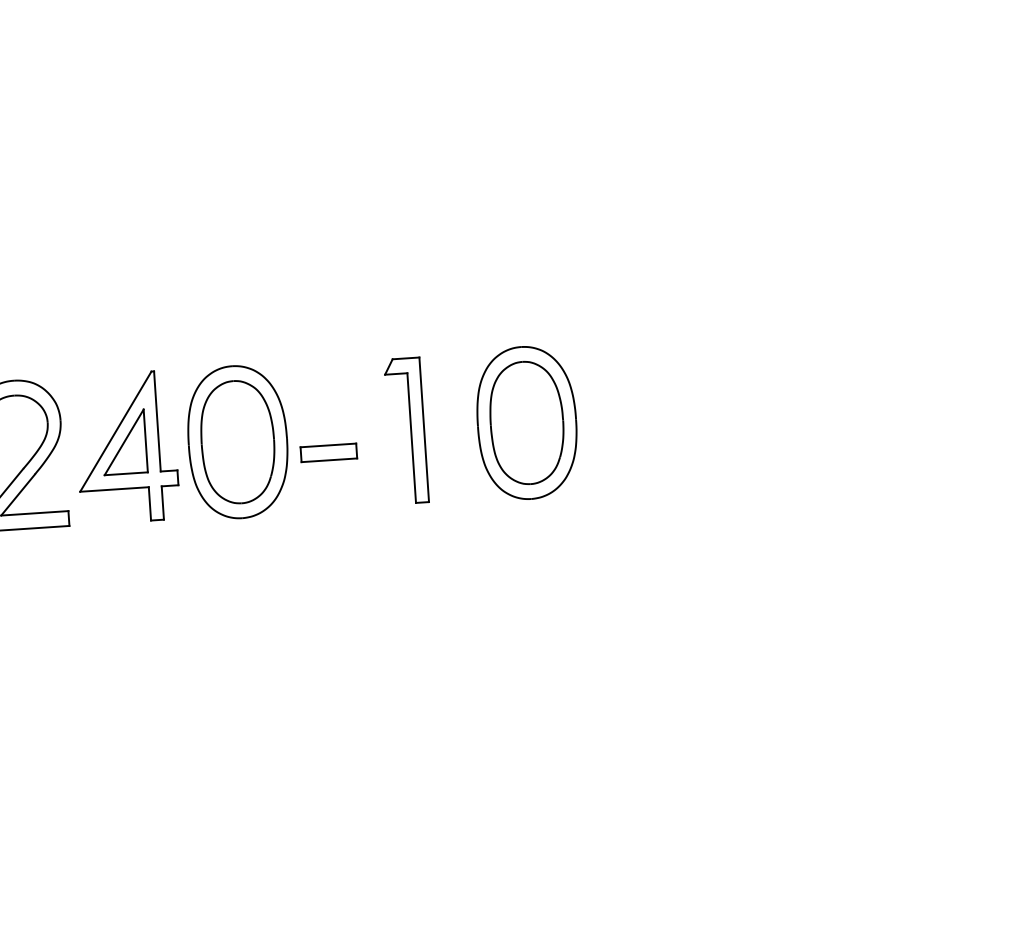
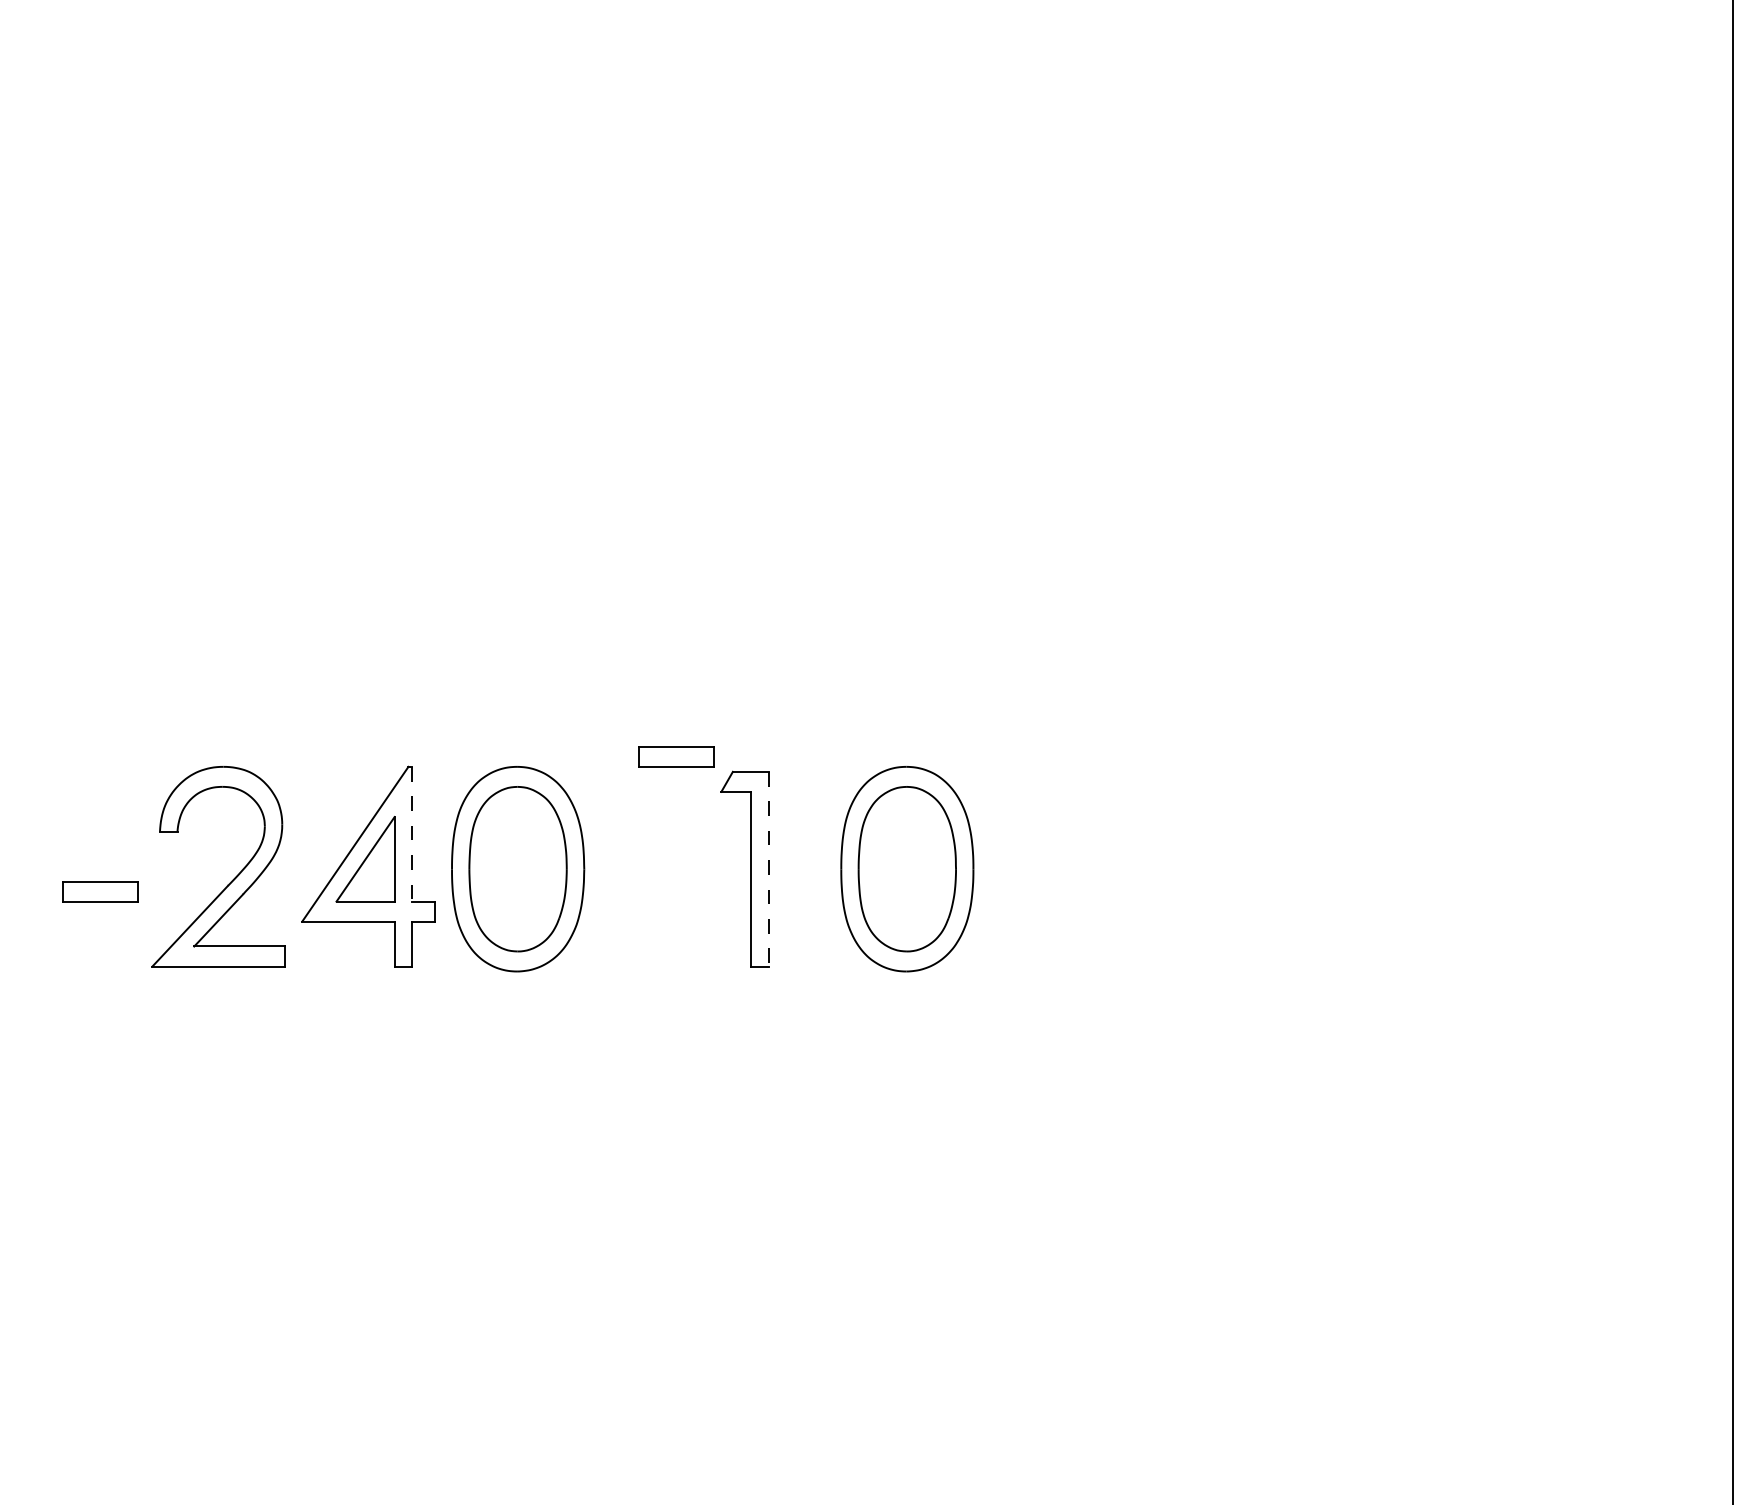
line: (157, 421) -> (412, 834), solid -> dashed
line: (423, 430) -> (768, 869), solid -> dashed
part: (329, 452) -> (676, 756), moved

